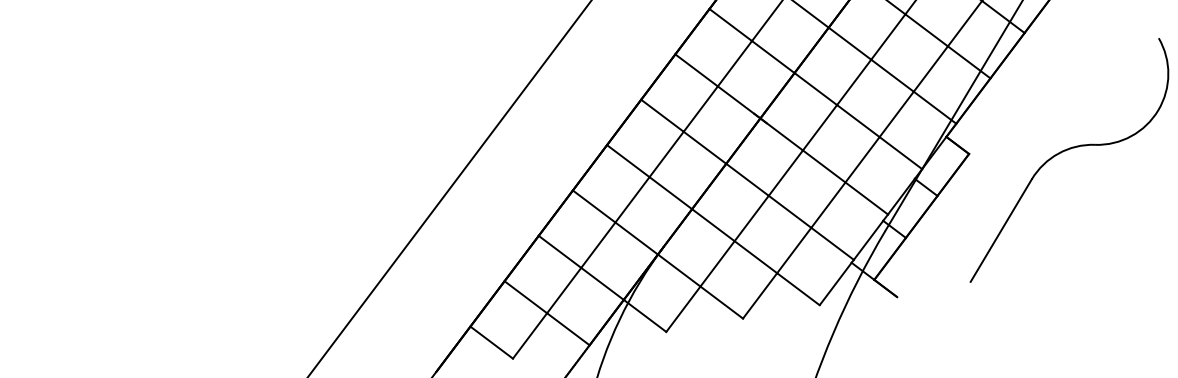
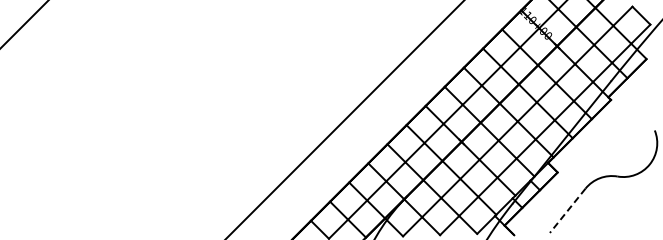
line: (1000, 232) -> (567, 211), solid -> dashed

